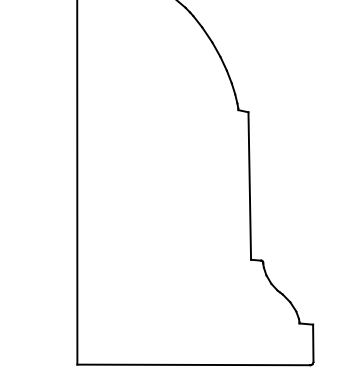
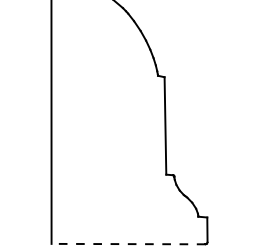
line: (193, 365) -> (128, 244), solid -> dashed

